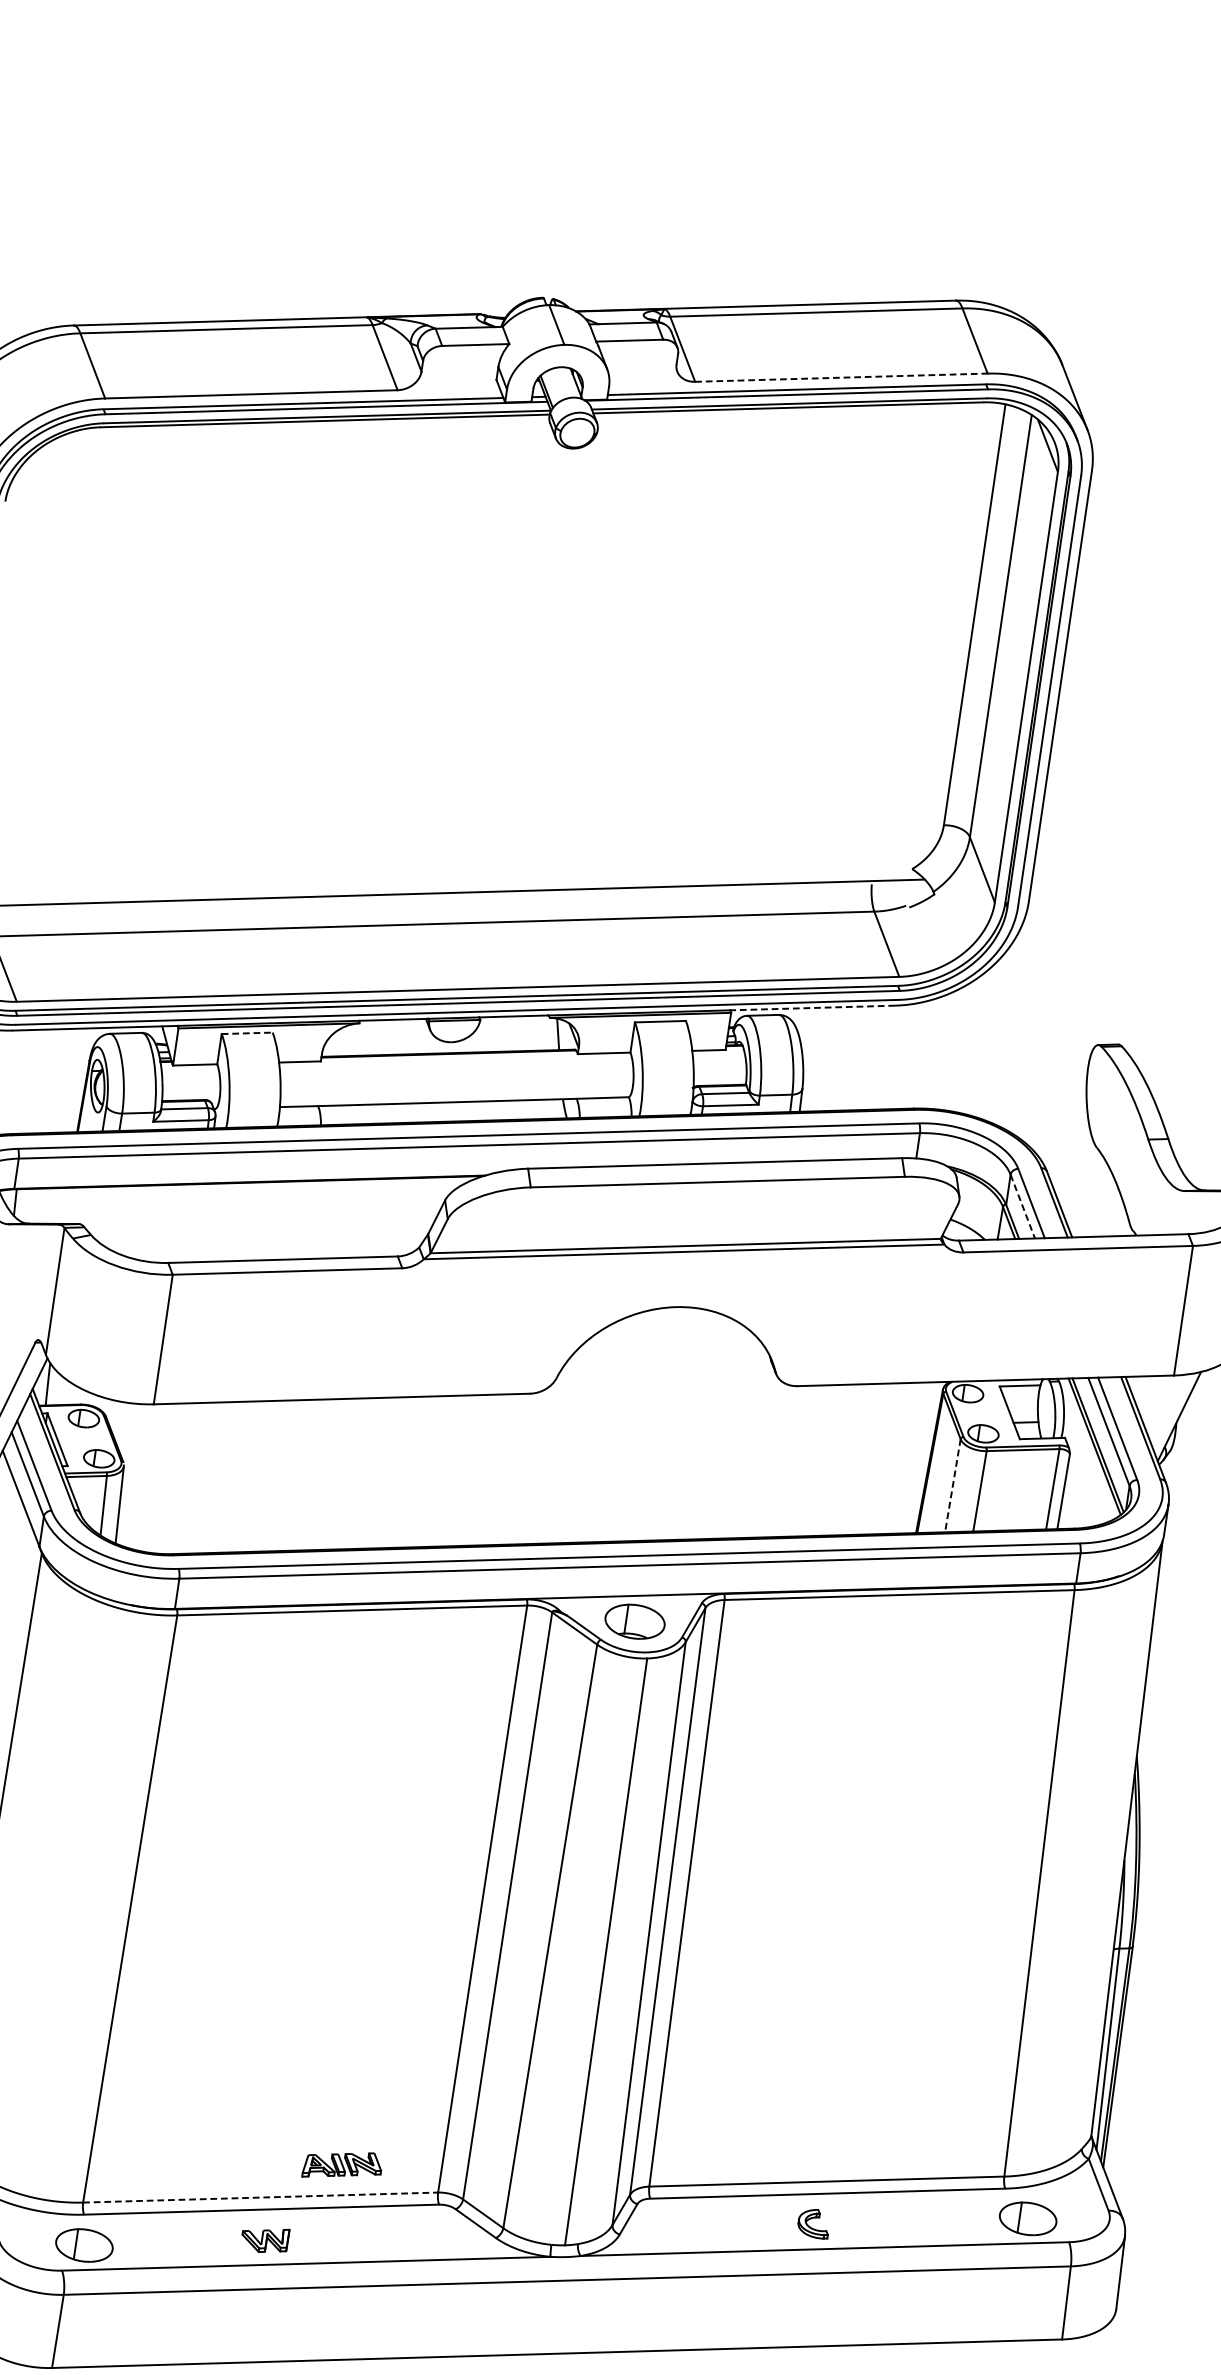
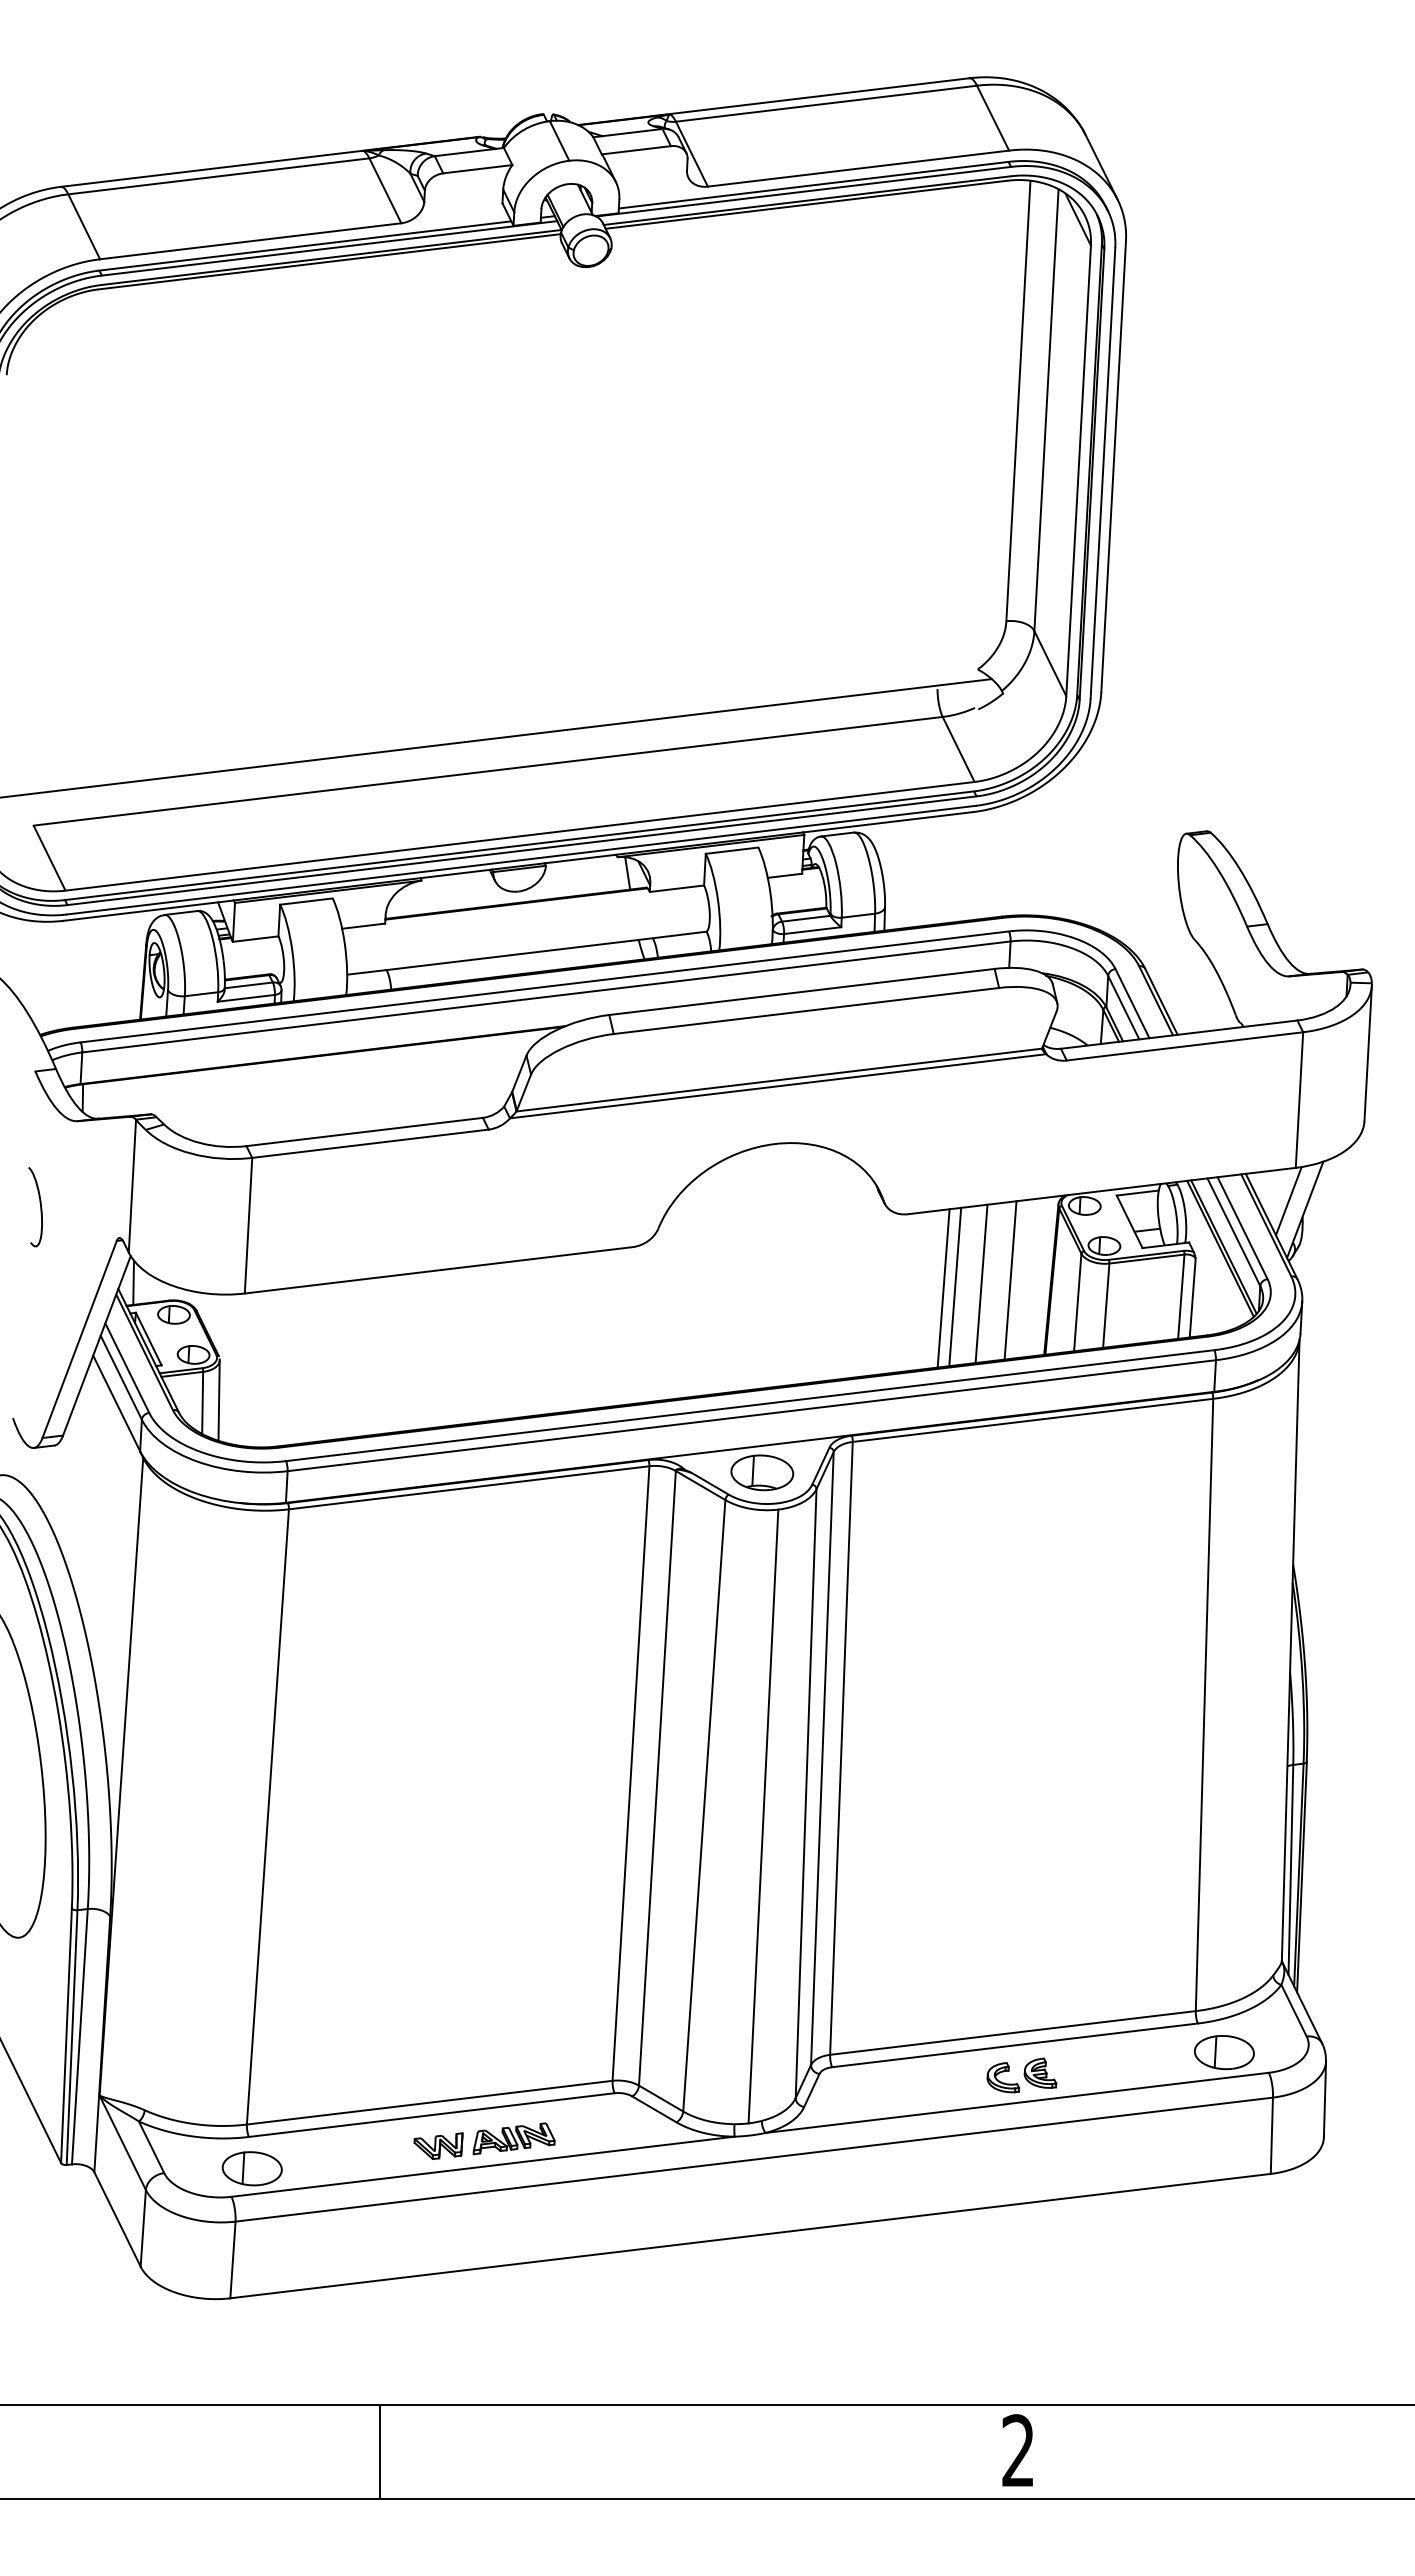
line: (841, 377) -> (858, 168), dashed -> solid
line: (813, 1008) -> (888, 822), dashed -> solid
line: (247, 1033) -> (306, 901), dashed -> solid
line: (1022, 1207) -> (1123, 1008), dashed -> solid
line: (1164, 1407) -> (1288, 1201), added
line: (890, 1458) -> (1010, 1280), added
line: (836, 1459) -> (955, 1286), added
line: (862, 1459) -> (981, 1283), added
line: (825, 1460) -> (943, 1288), added
line: (952, 1485) -> (1077, 1302), dashed -> solid
part: (341, 2165) -> (513, 2138), moved
line: (261, 2197) -> (430, 2102), dashed -> solid
part: (849, 2221) -> (1040, 2072), added

